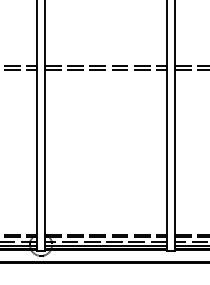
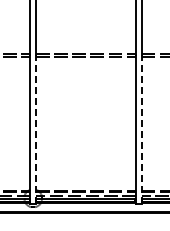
line: (45, 159) -> (36, 129), solid -> dashed
line: (174, 159) -> (141, 129), solid -> dashed

